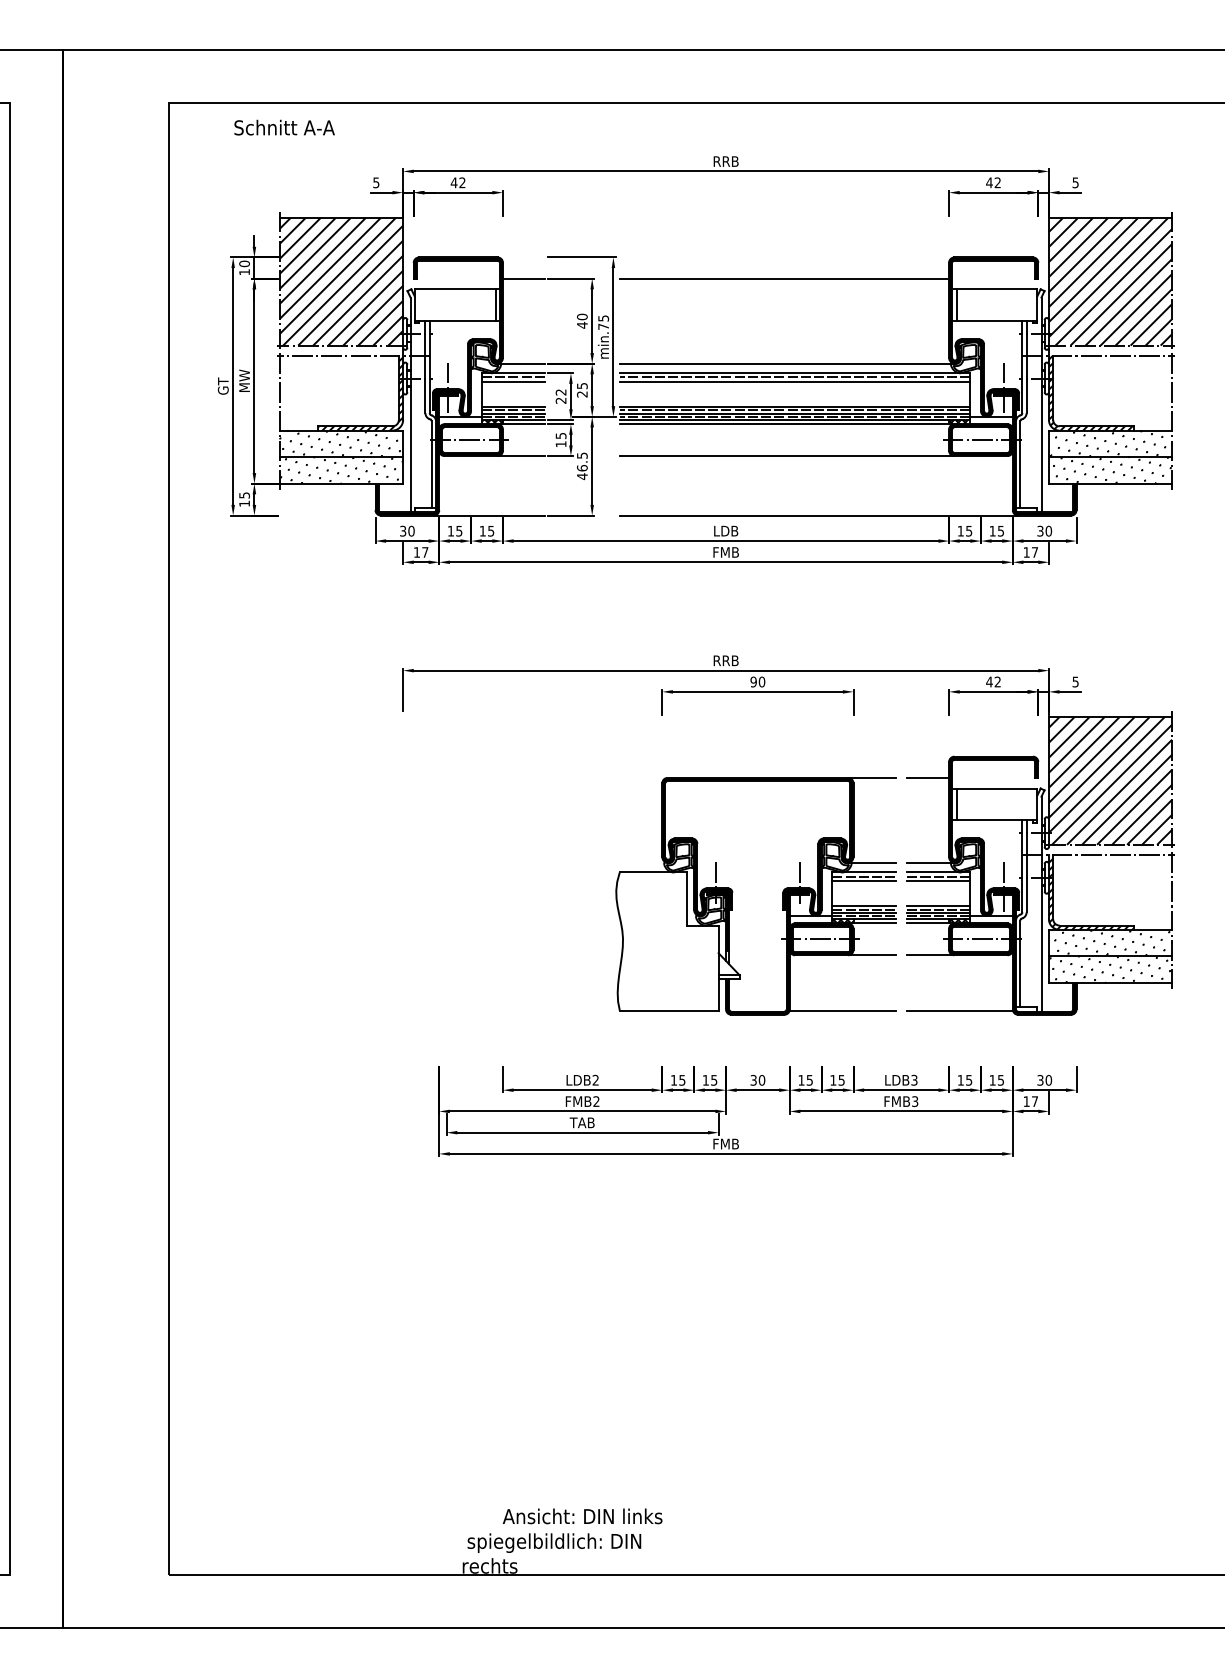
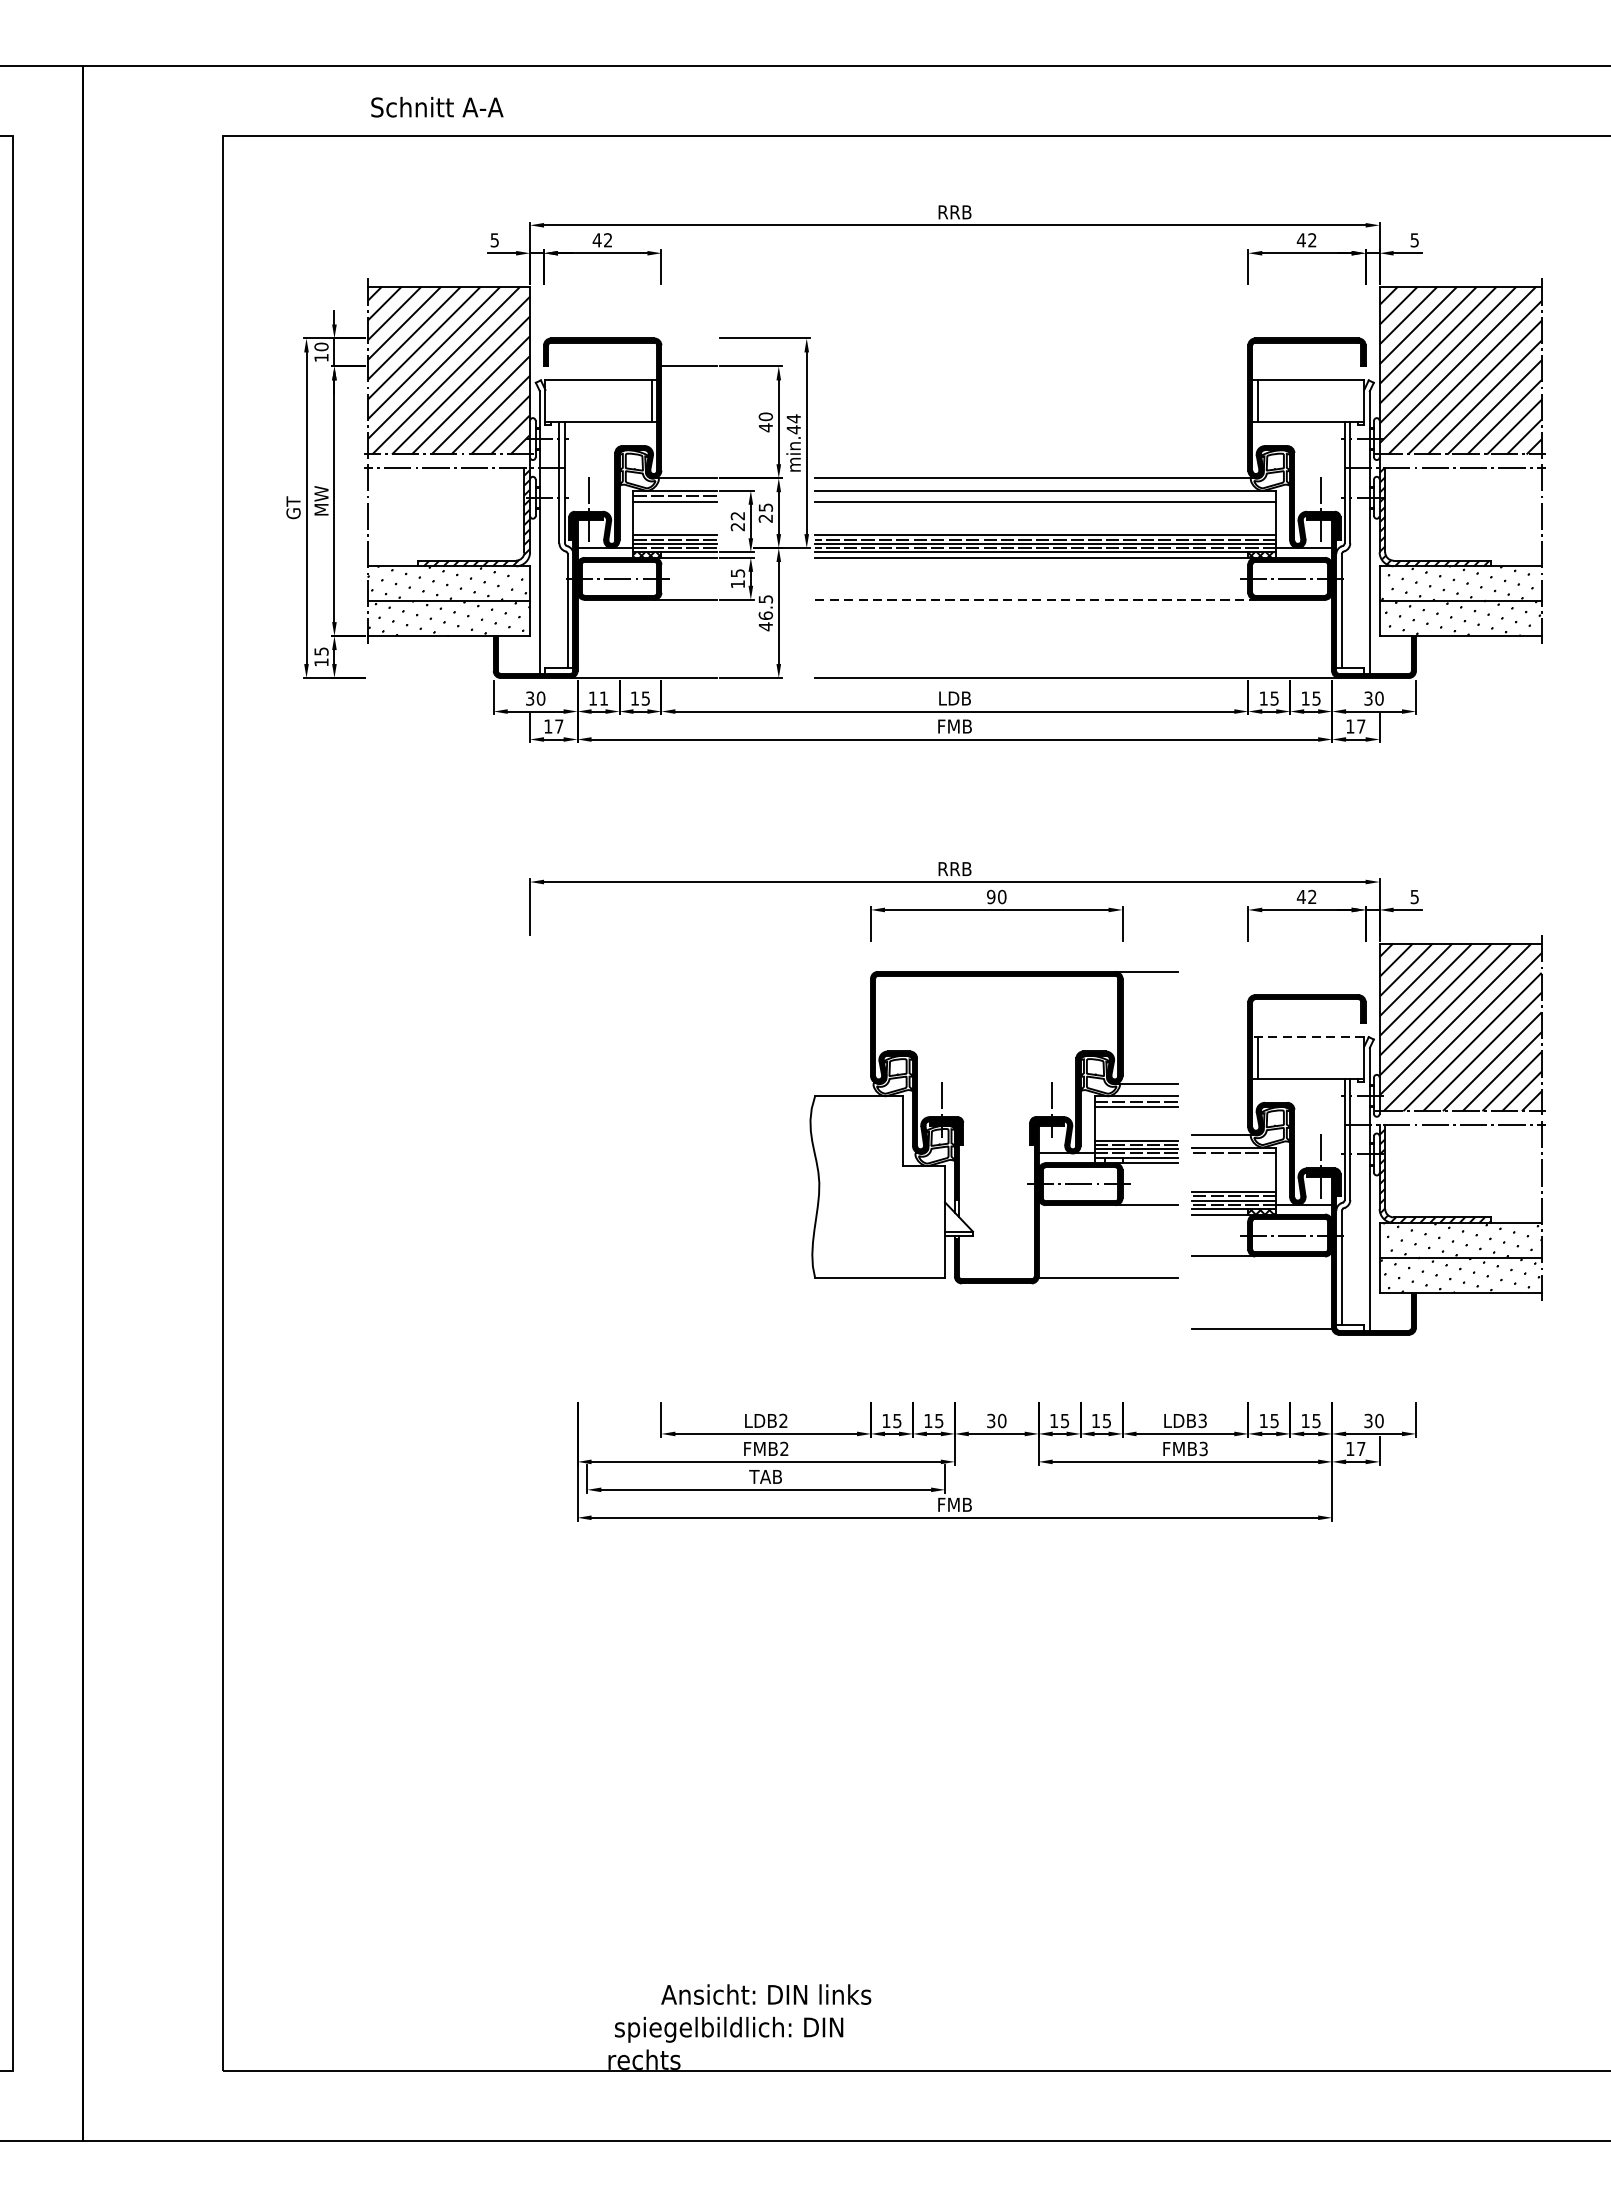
text: (284, 127) -> (437, 107), moved
line: (784, 278) -> (1031, 366), removed
text: (603, 322) -> (793, 424), min.75 -> min.44
line: (794, 377) -> (1044, 496), removed
line: (787, 456) -> (1035, 600), solid -> dashed
text: (459, 531) -> (604, 698), 15 -> 11
line: (927, 777) -> (1219, 1022), removed
line: (994, 788) -> (1308, 1037), solid -> dashed
line: (938, 880) -> (1234, 1158), removed
part: (755, 896) -> (993, 1127), moved

